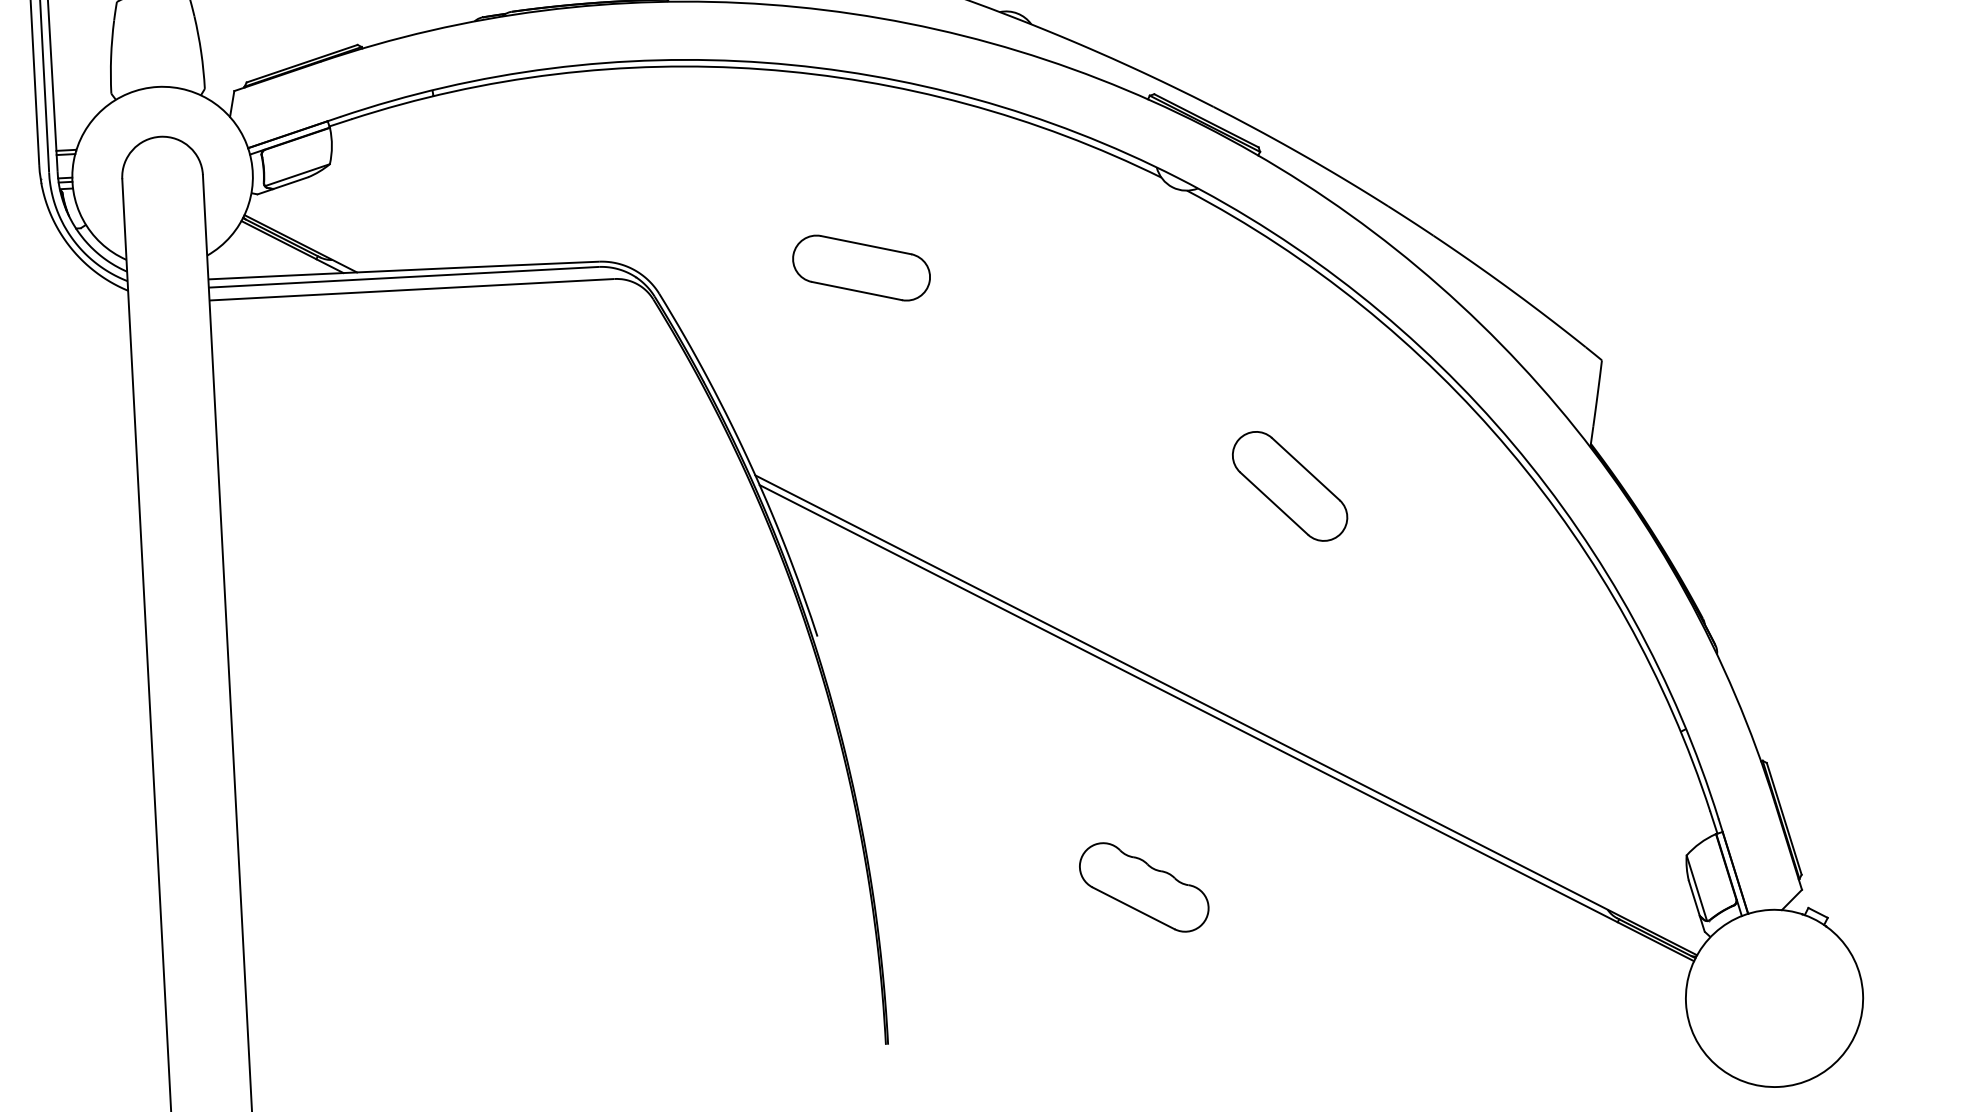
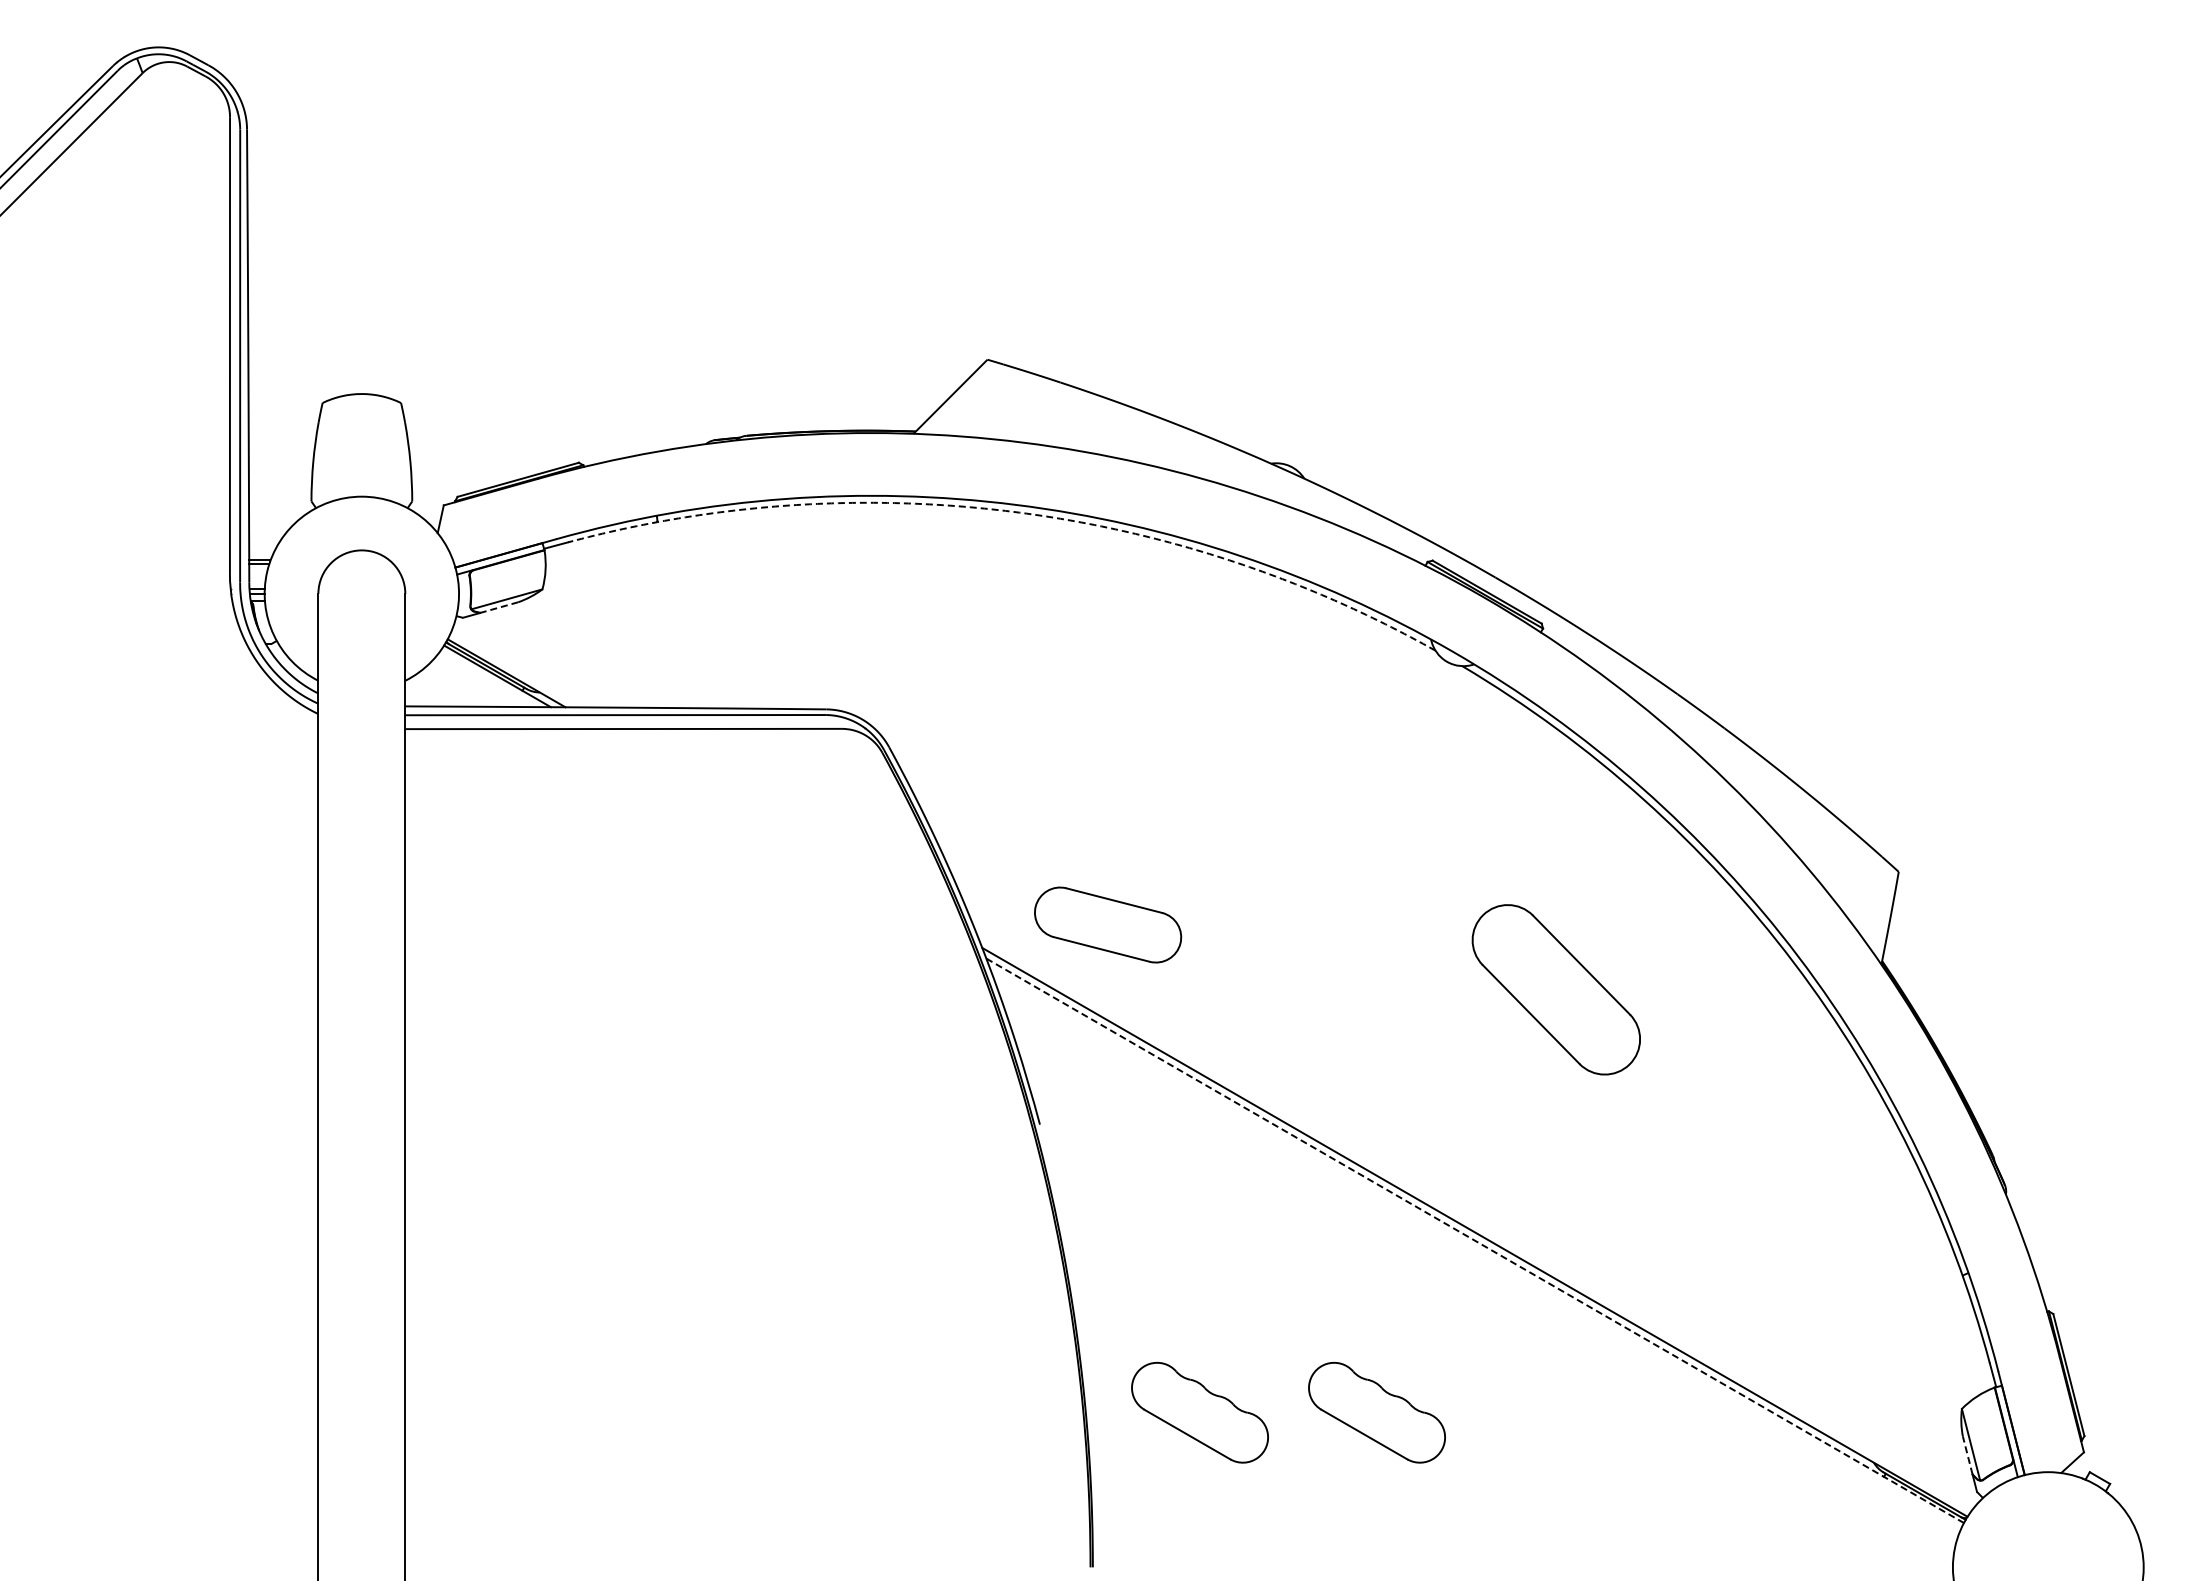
arc: (762, 69) -> (1012, 511), solid -> dashed
line: (290, 183) -> (499, 607), solid -> dashed
part: (861, 267) -> (1108, 924), moved
part: (1290, 486) -> (1556, 989), size x1.4
line: (1227, 723) -> (1475, 1241), solid -> dashed
part: (979, 895) -> (1199, 1412), added
line: (1694, 898) -> (1967, 1455), solid -> dashed

